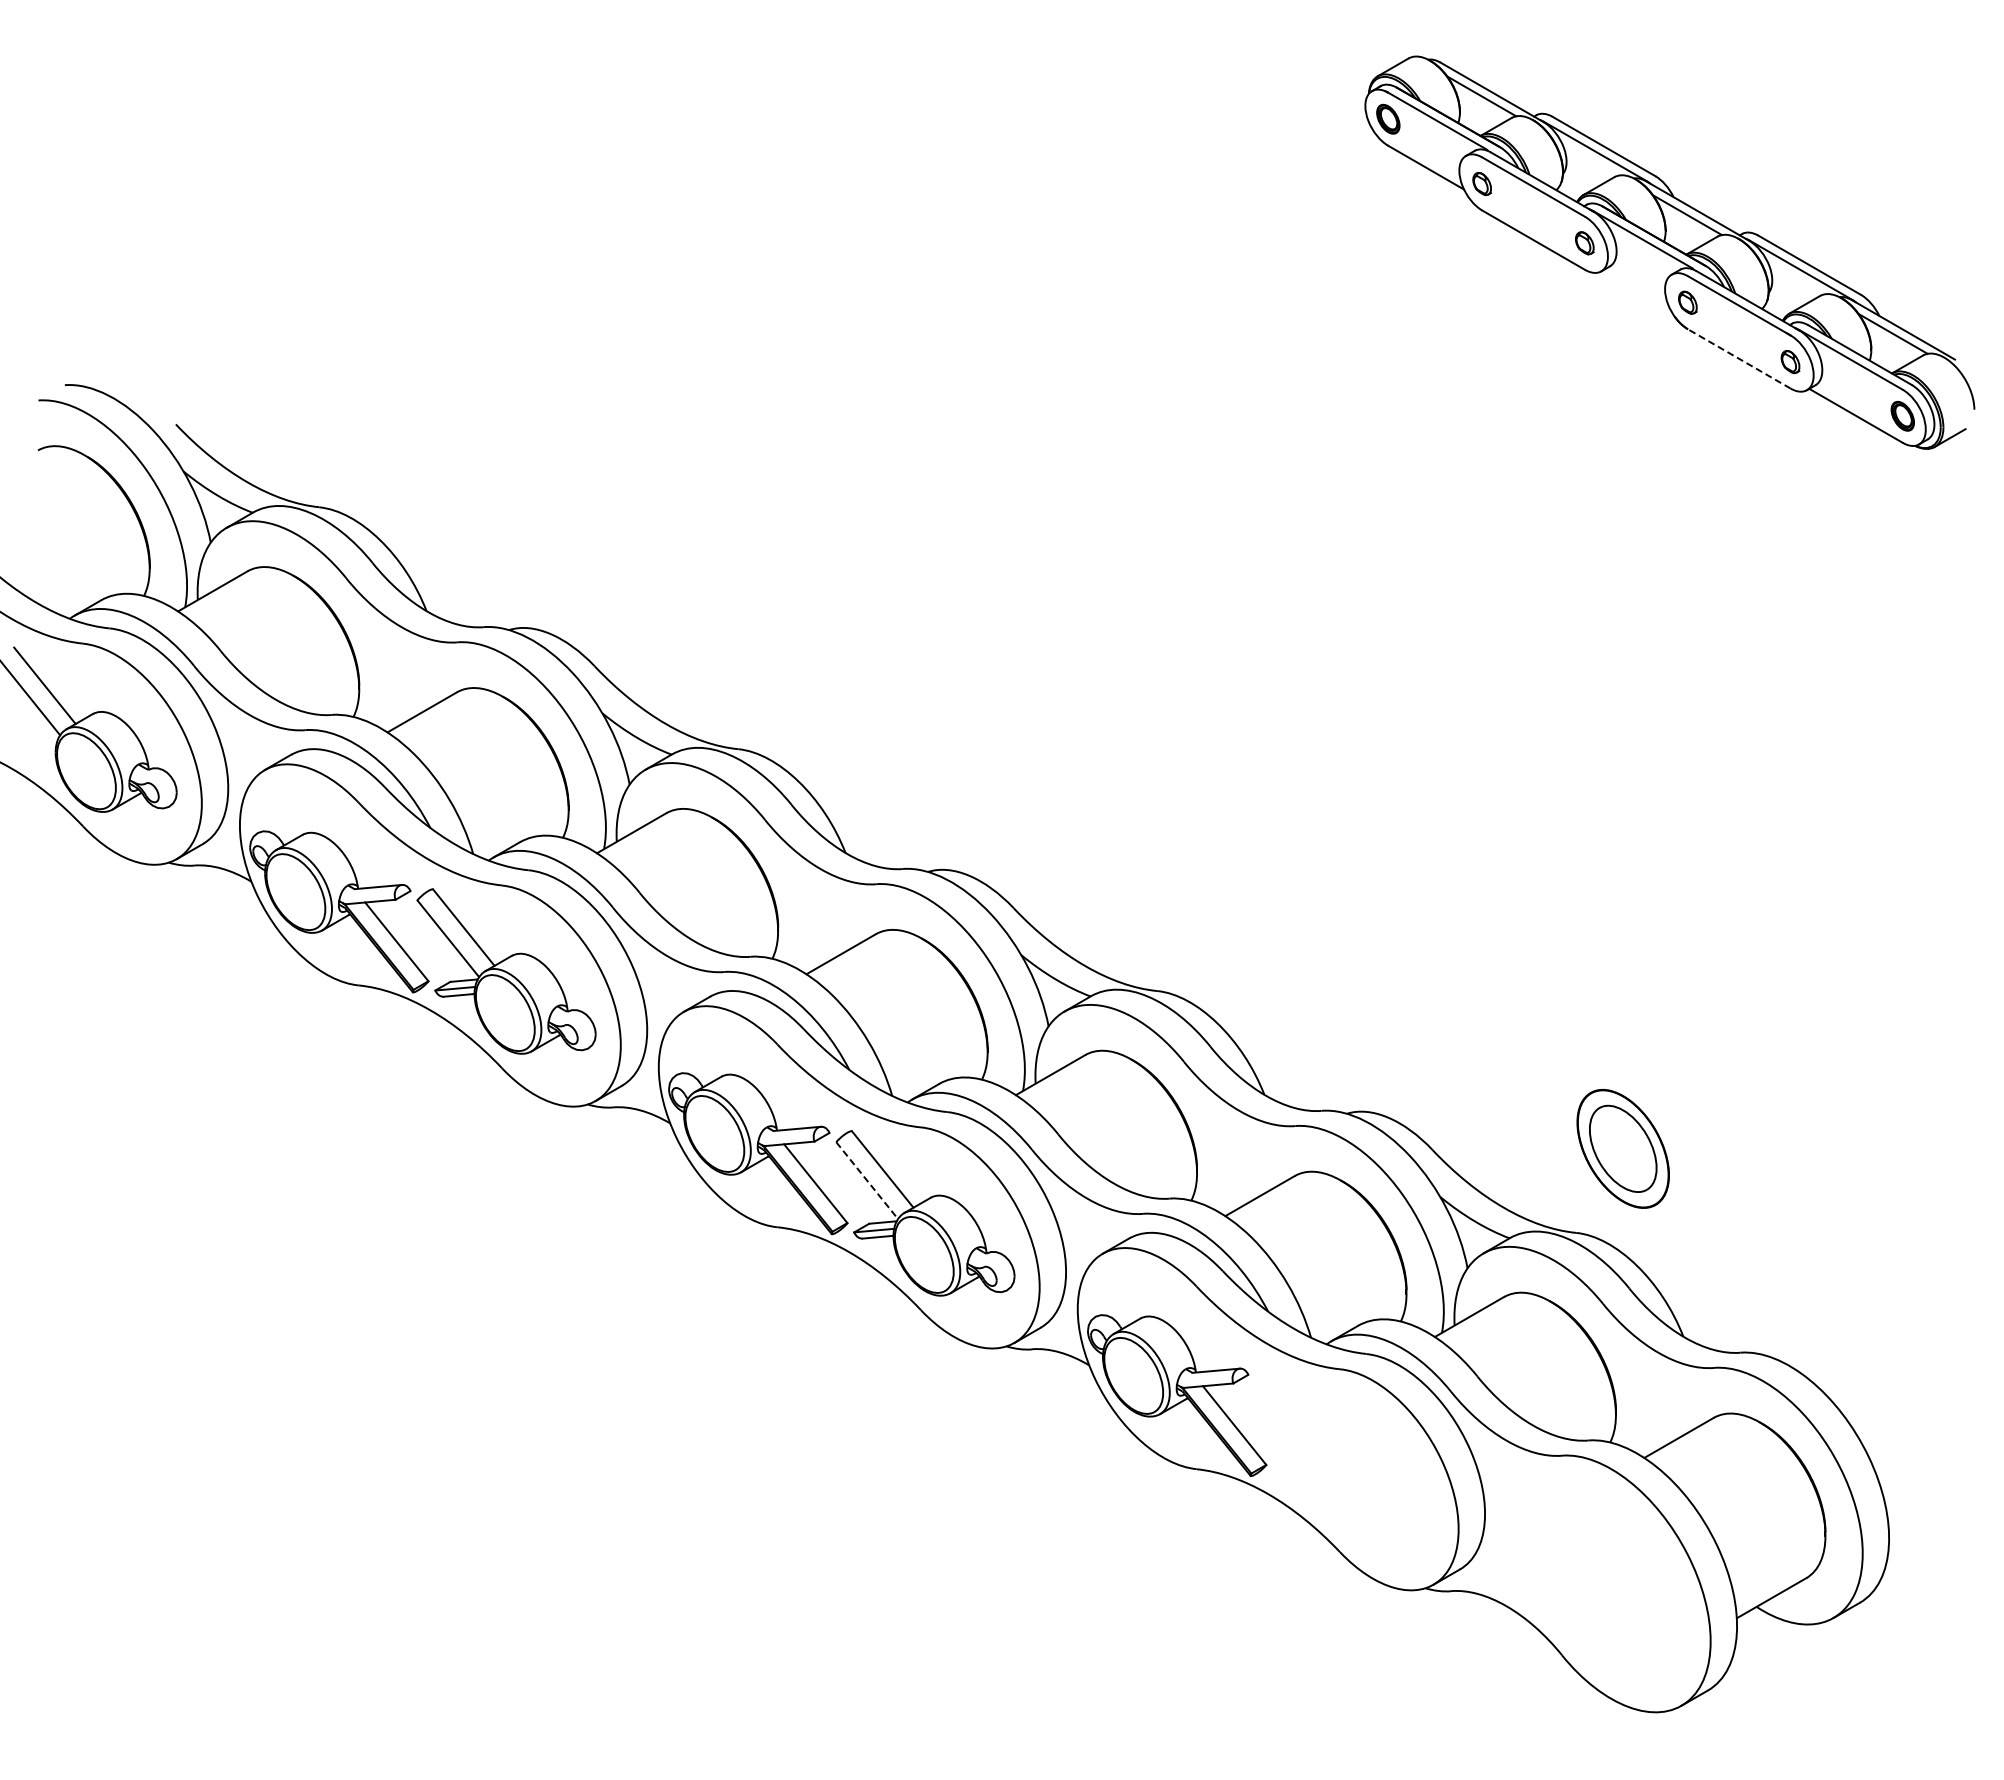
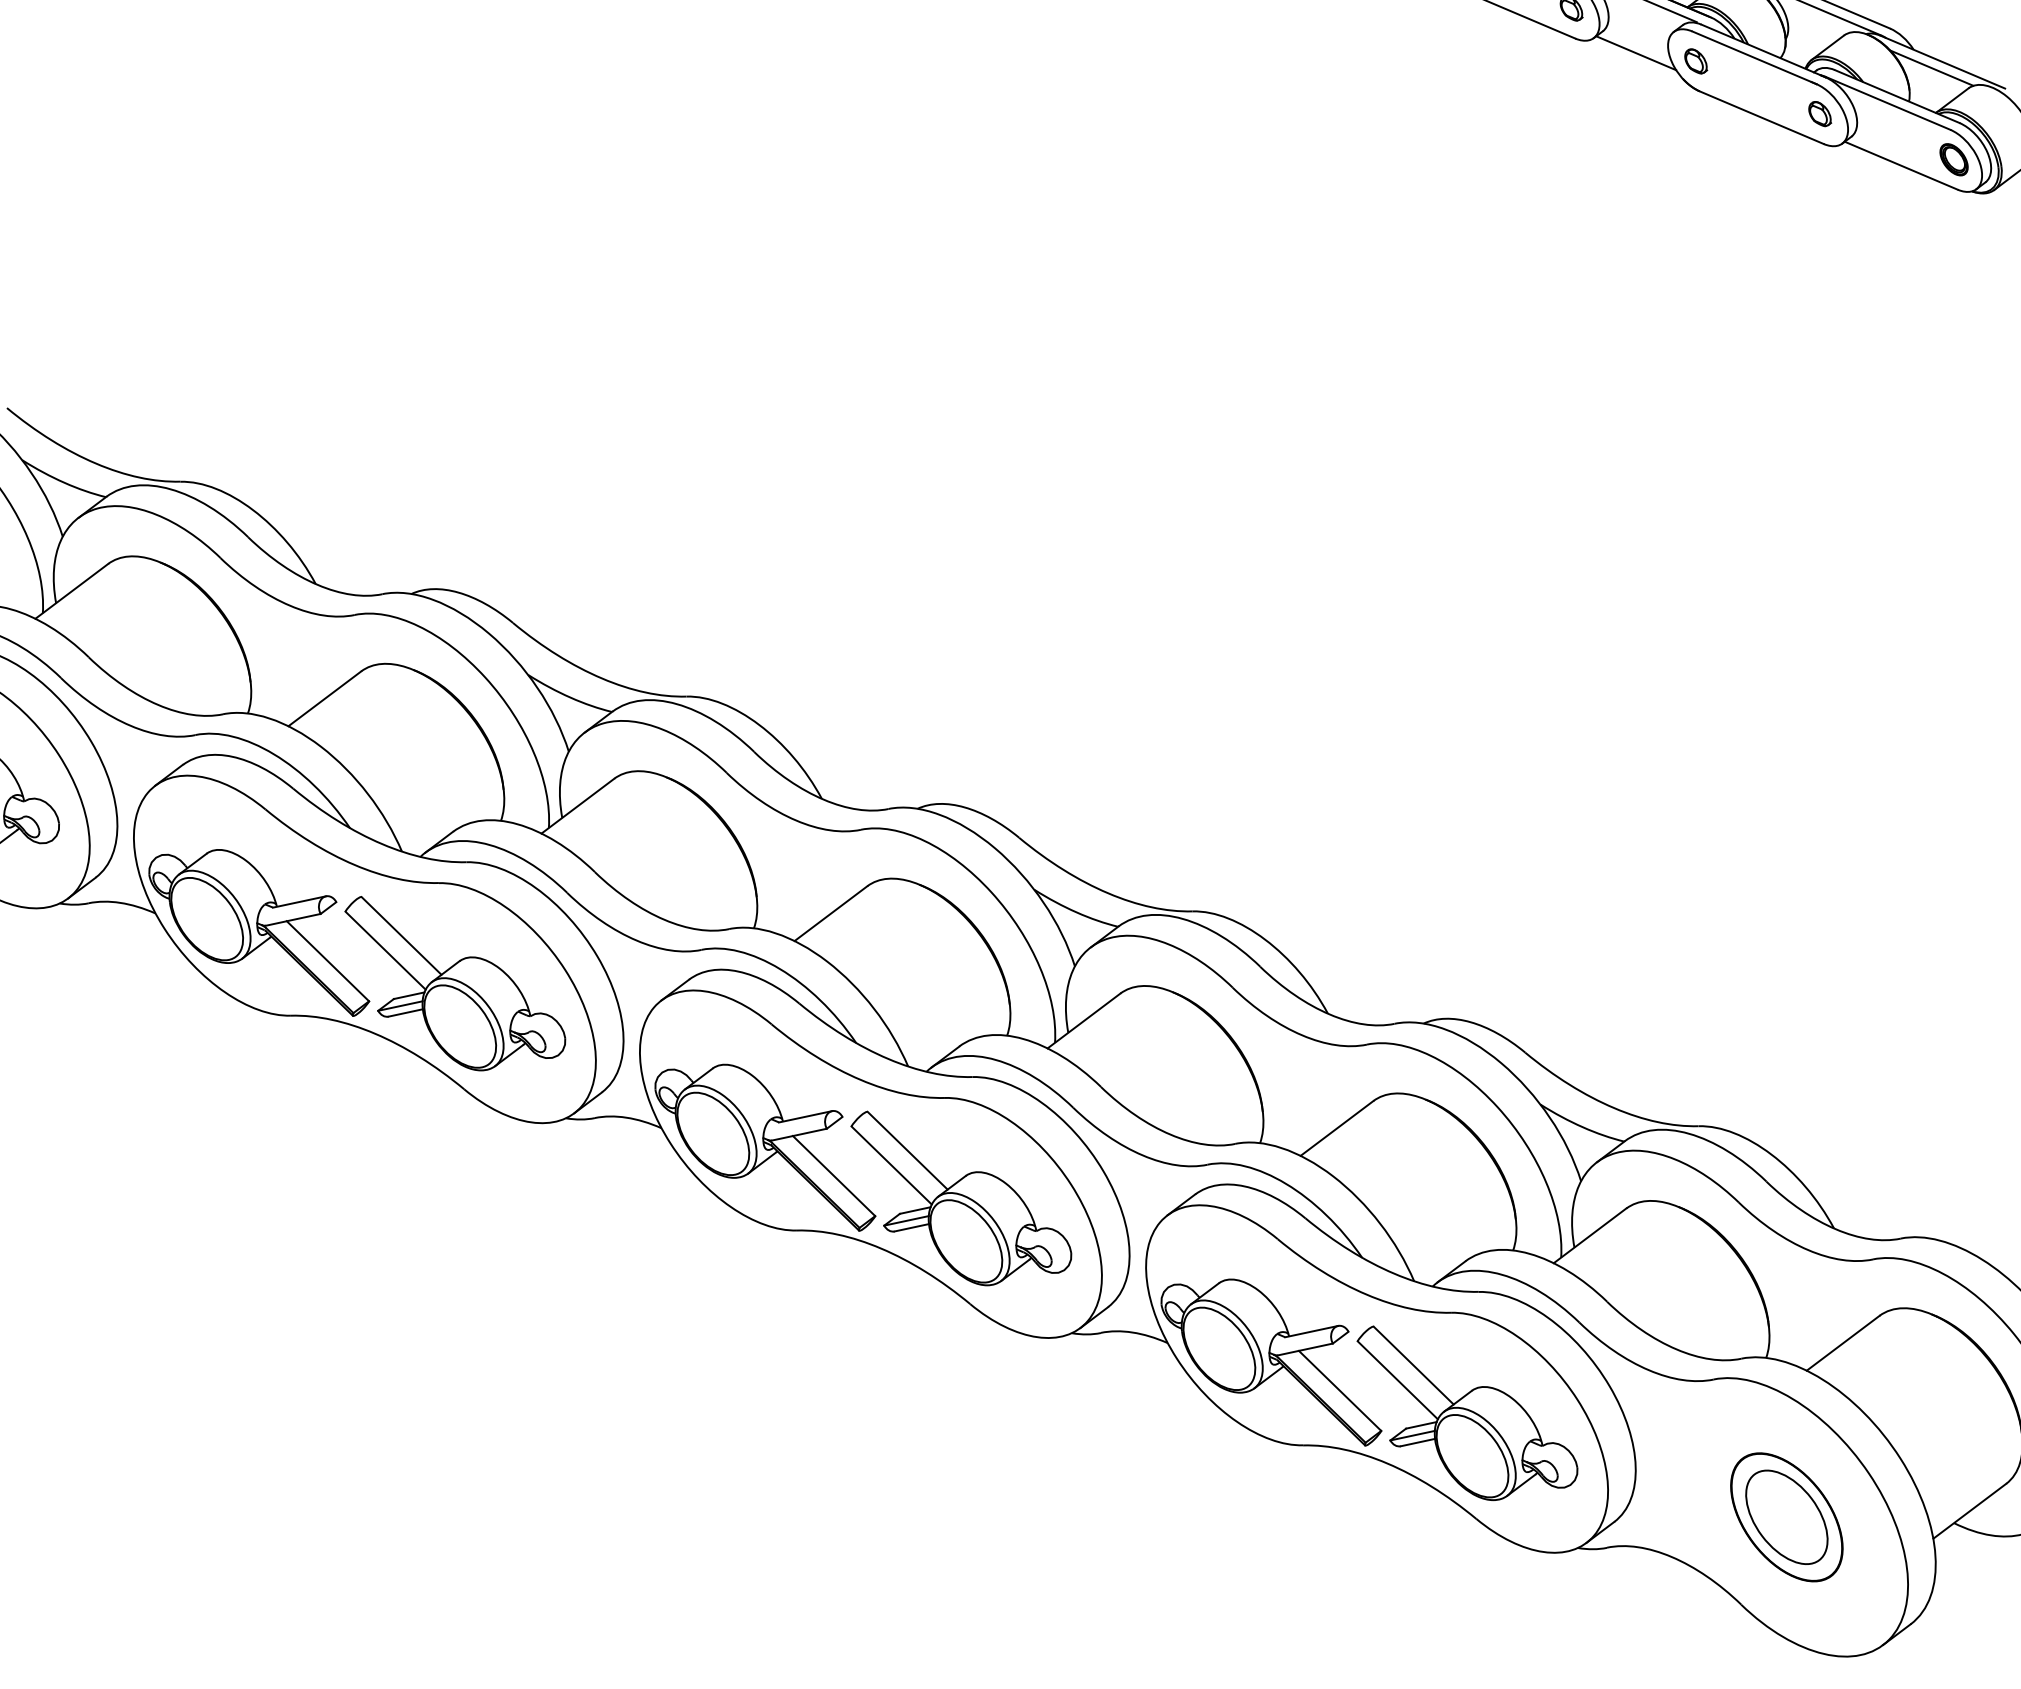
line: (1636, 289) -> (1636, 53), added
line: (1738, 358) -> (1760, 117), dashed -> solid
part: (1622, 1148) -> (1786, 1516), moved
line: (867, 1181) -> (892, 1166), dashed -> solid
part: (1344, 1455) -> (1468, 1409), added

